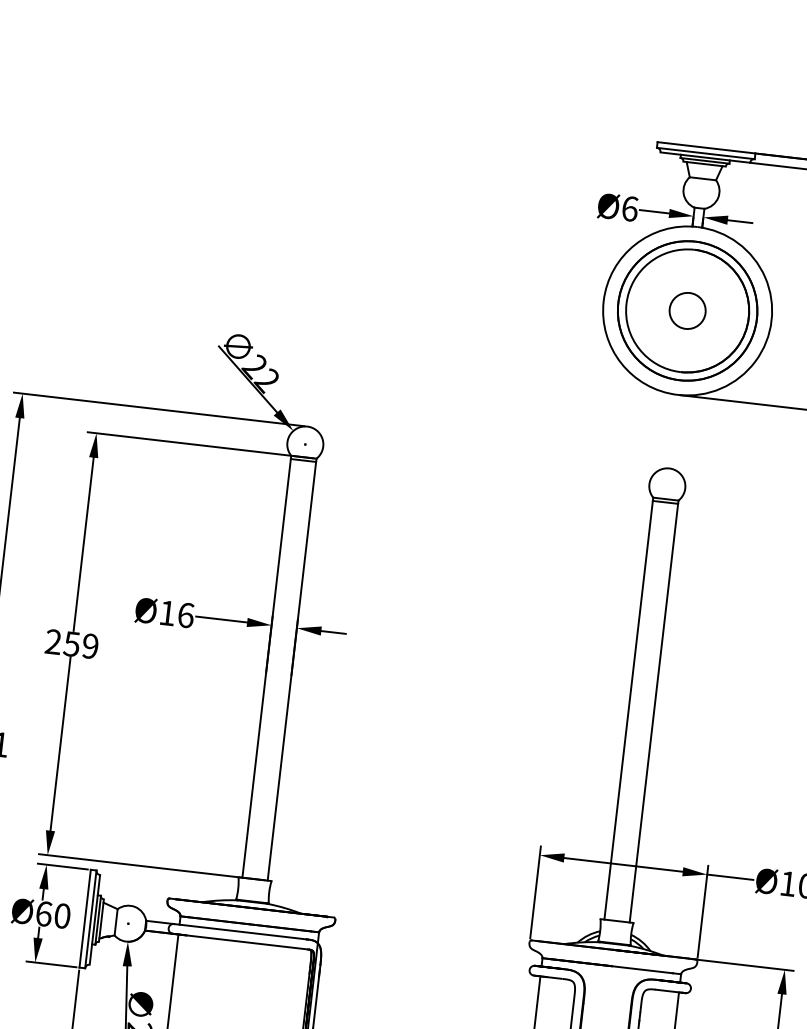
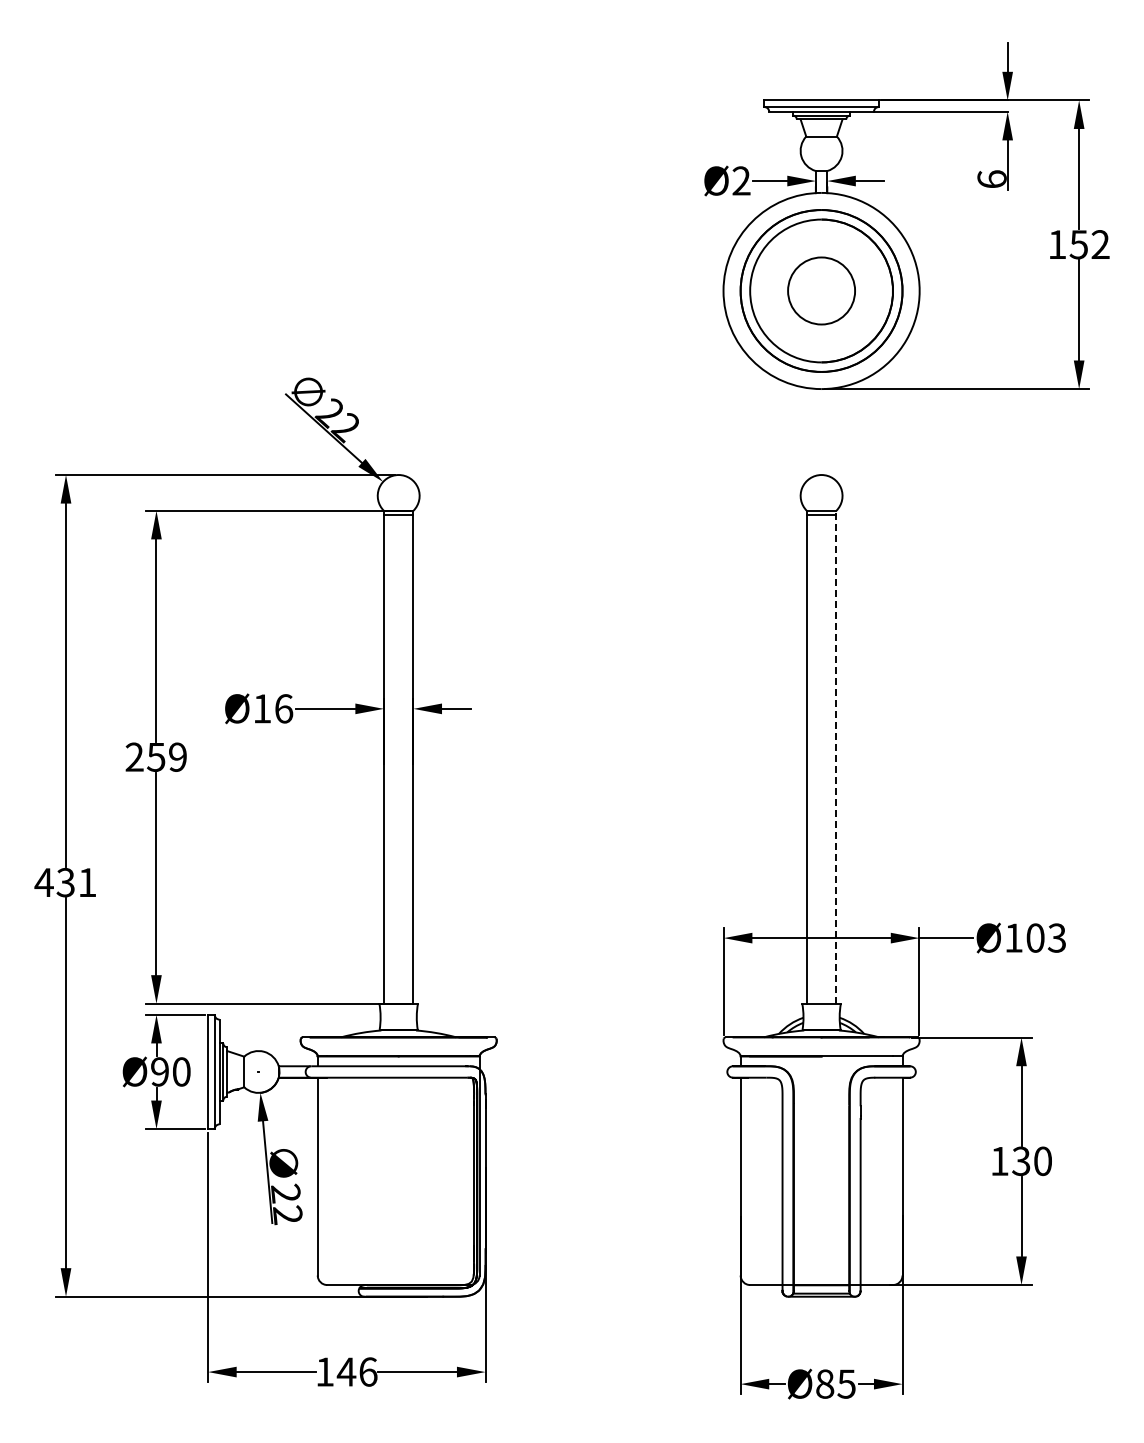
text: (630, 208) -> (741, 180), Ø6 -> Ø2
circle: (687, 310) -> (821, 290), size x1.6
line: (654, 710) -> (836, 756), solid -> dashed
text: (44, 913) -> (160, 1071), Ø60 -> Ø90

